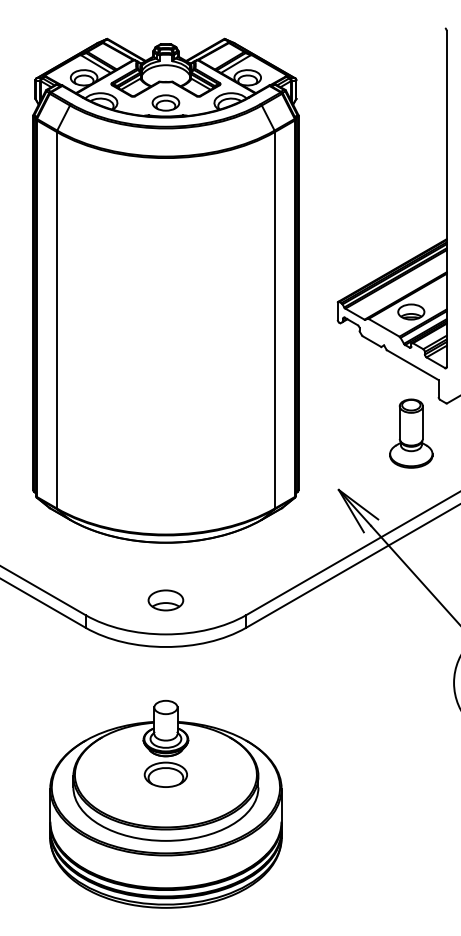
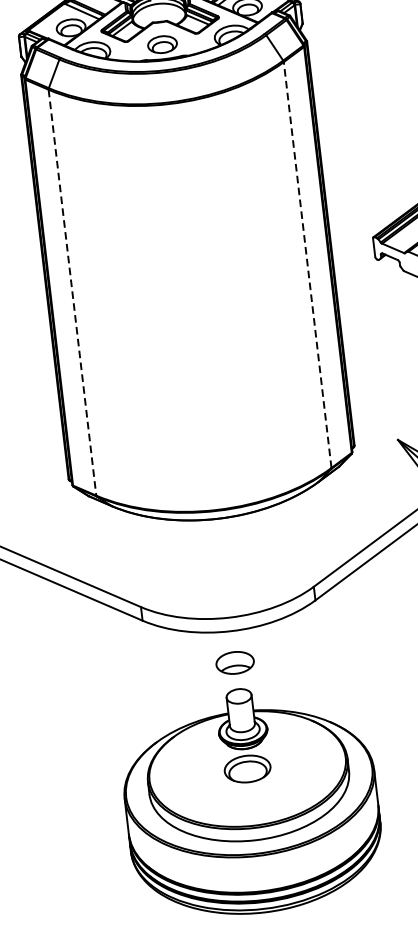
line: (275, 319) -> (308, 264), solid -> dashed
line: (56, 320) -> (72, 293), solid -> dashed
part: (165, 600) -> (234, 663), moved

